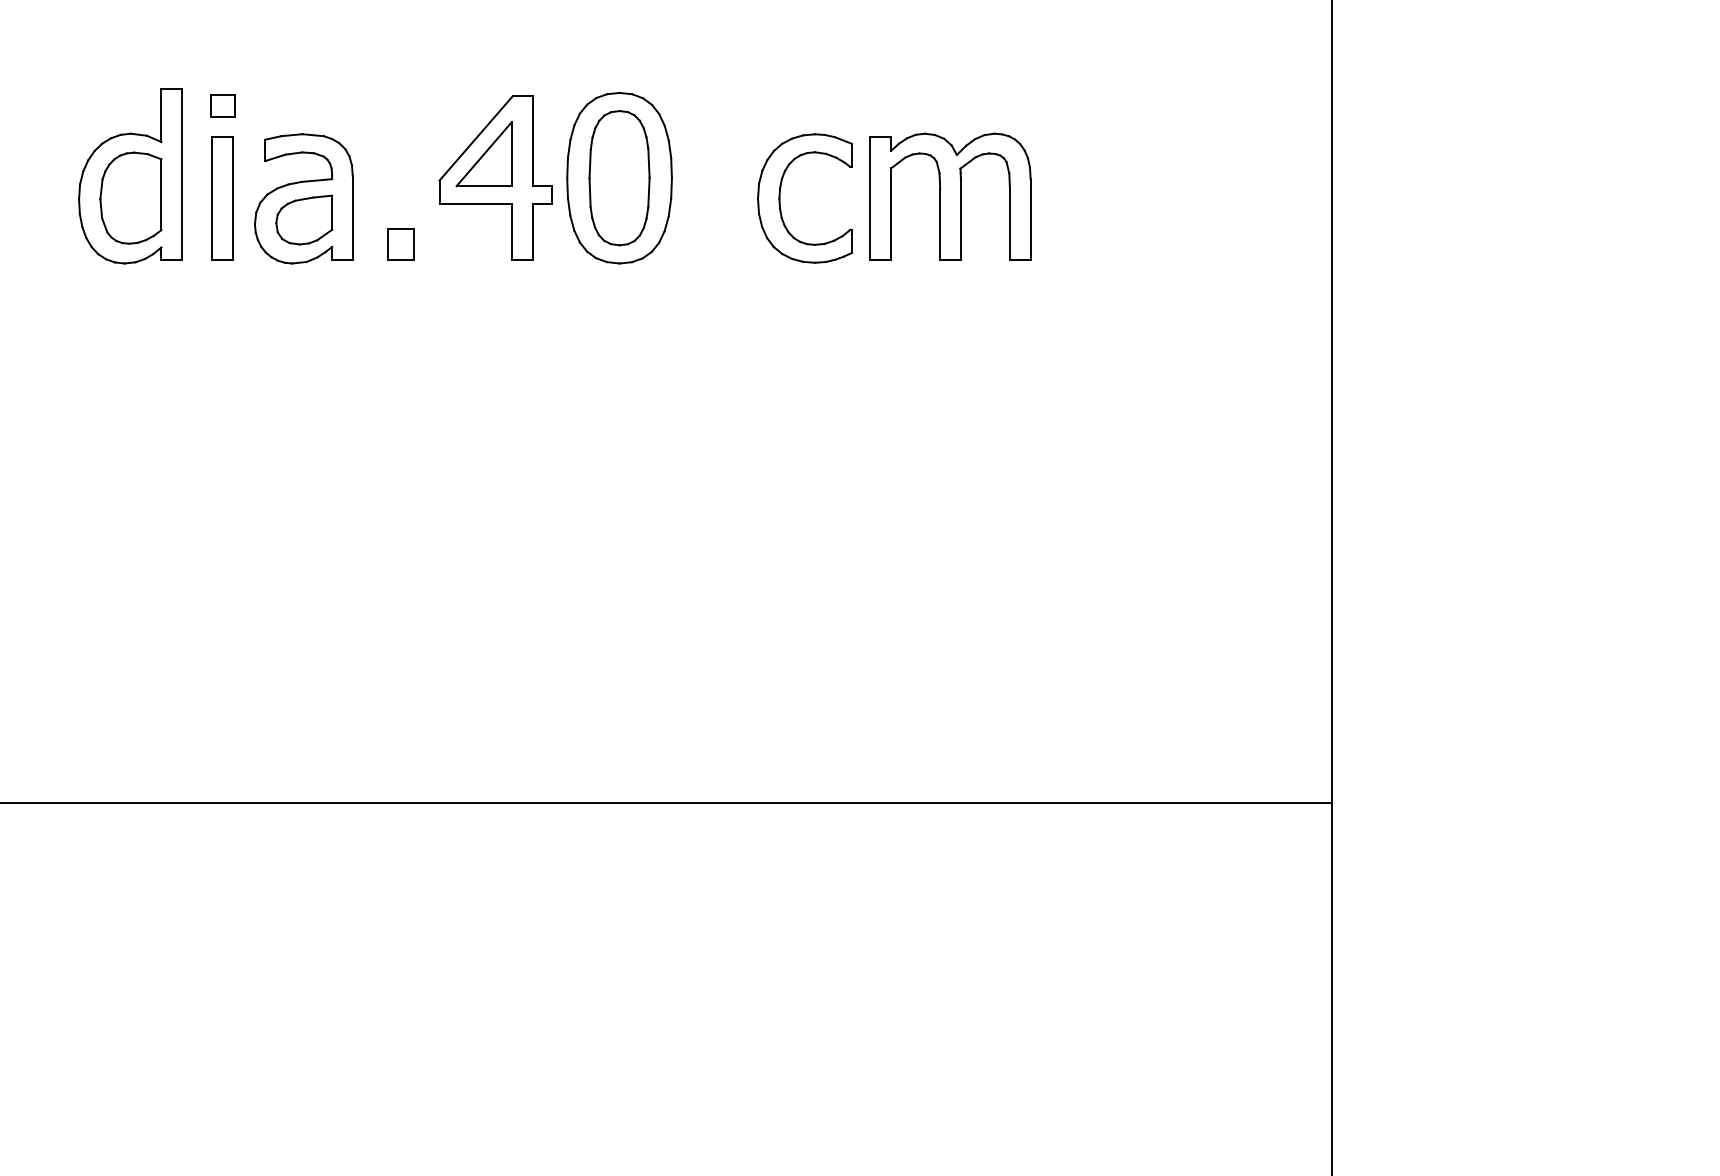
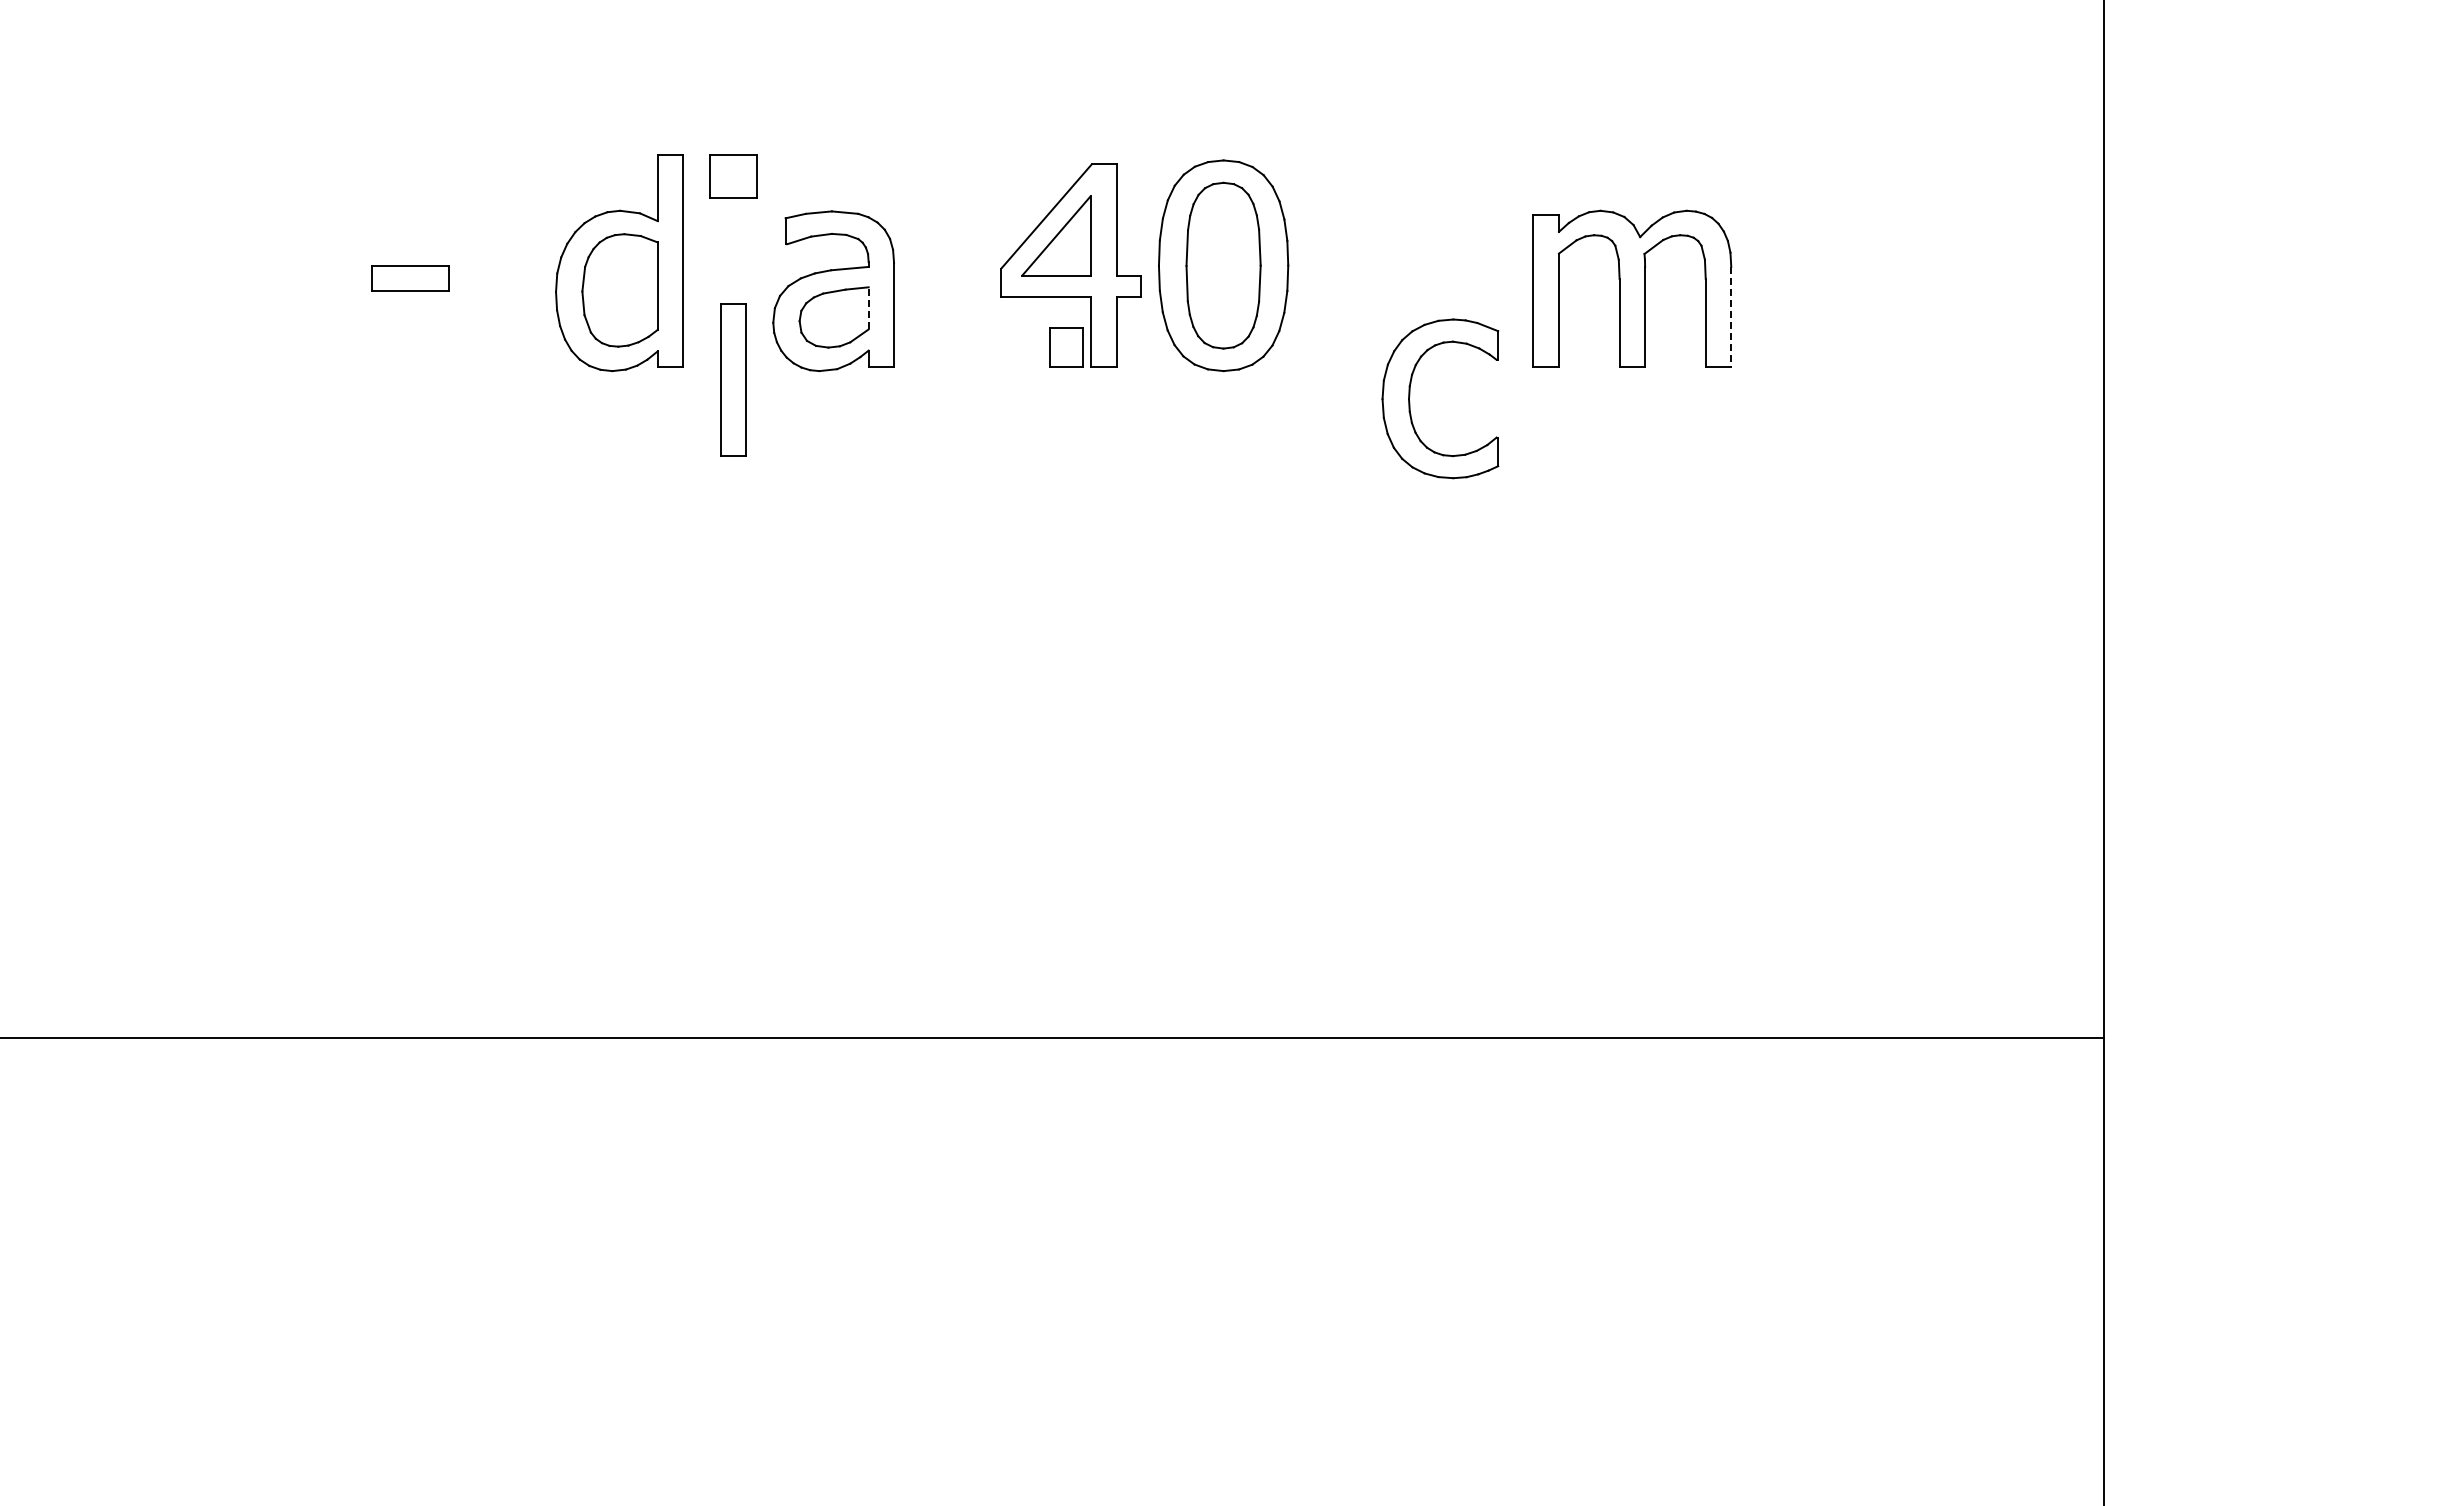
part: (222, 105) -> (733, 176), size x1.6
part: (780, 196) -> (1410, 396), moved
part: (222, 198) -> (733, 379), moved
line: (332, 212) -> (868, 307), solid -> dashed
line: (1030, 219) -> (1731, 316), solid -> dashed
part: (400, 244) -> (1066, 347), moved

